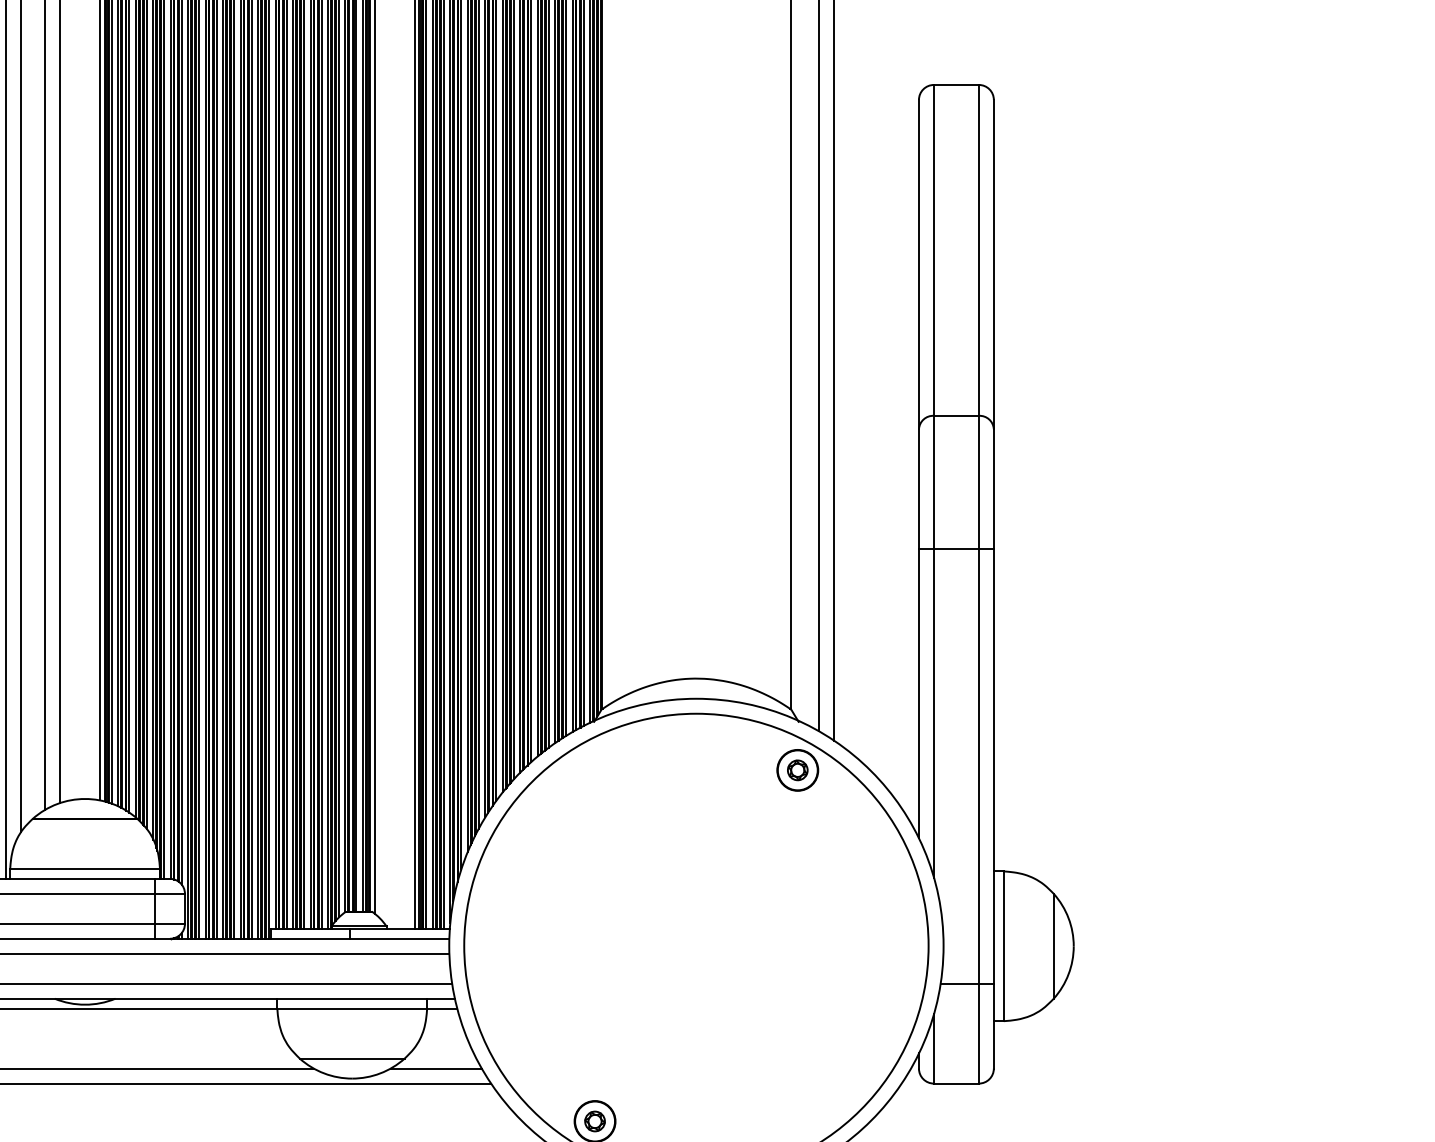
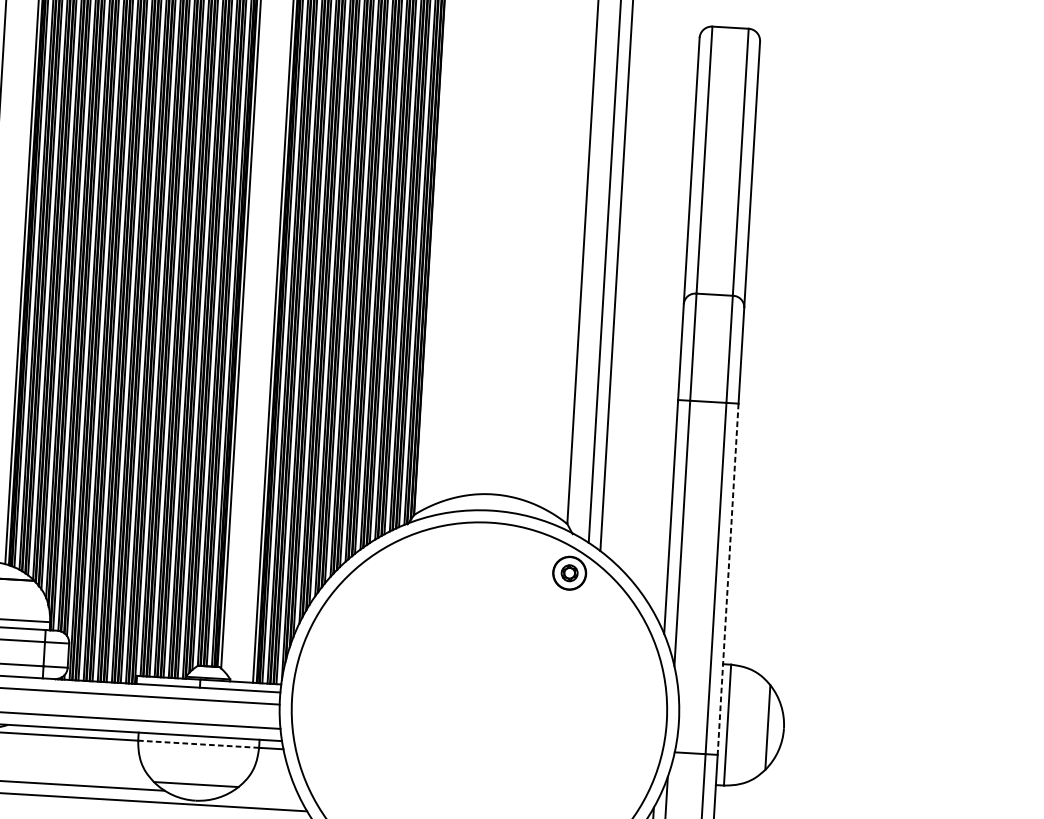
line: (993, 766) -> (727, 579), solid -> dashed
line: (352, 1008) -> (198, 744), solid -> dashed
line: (435, 1068) -> (262, 796), removed

